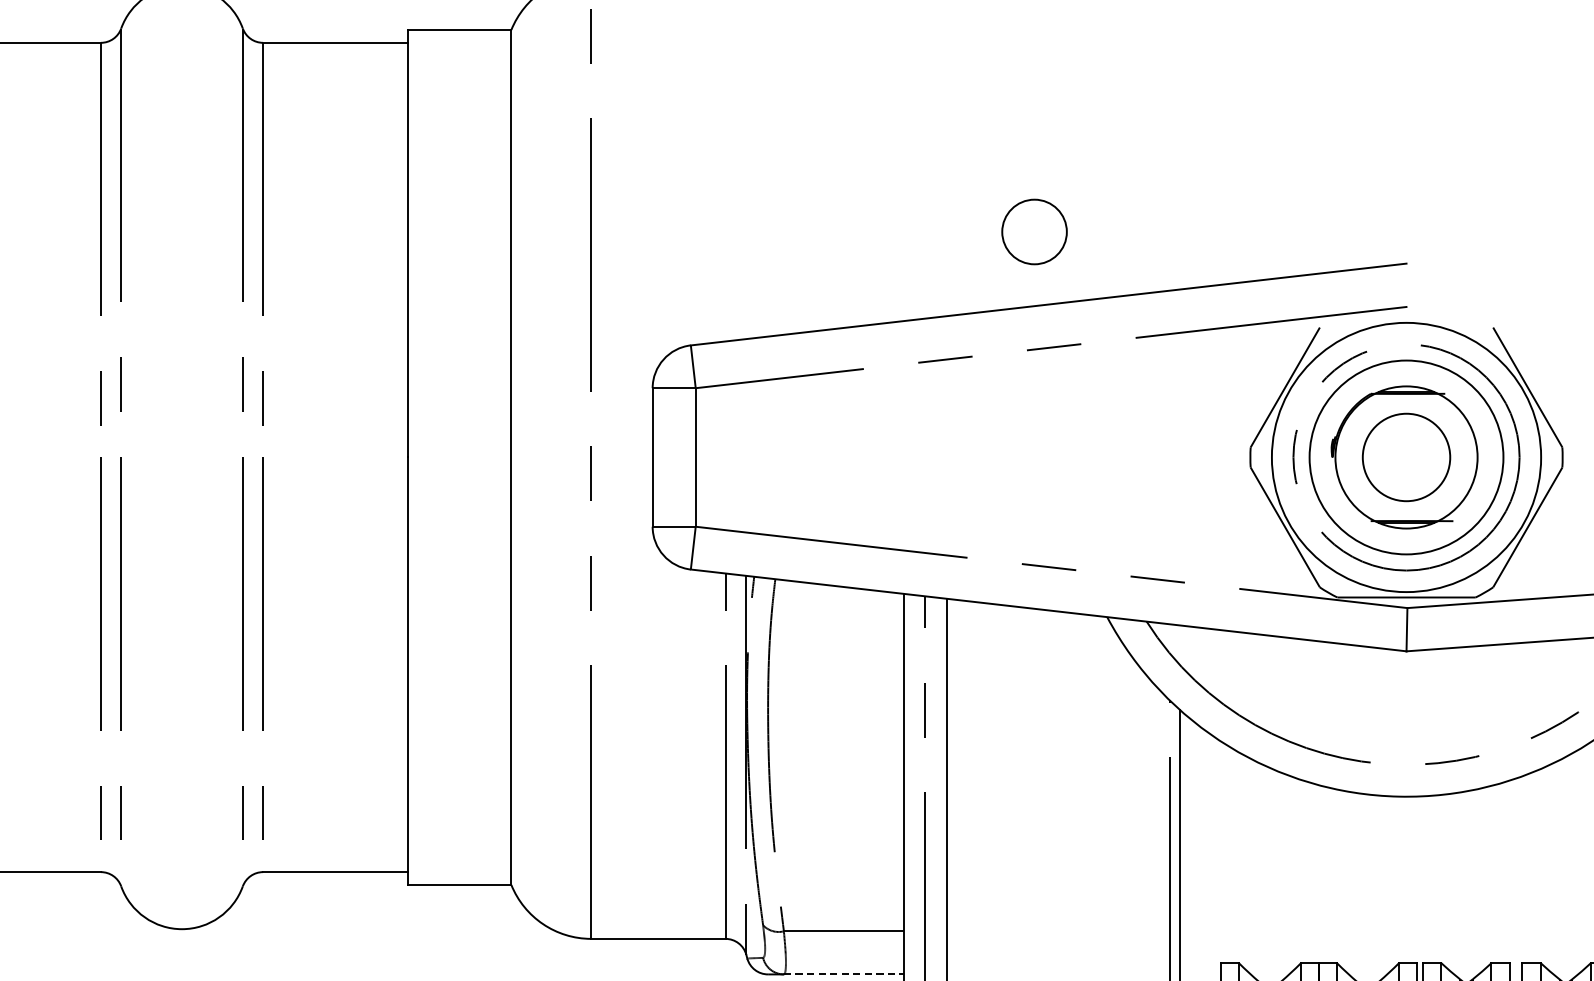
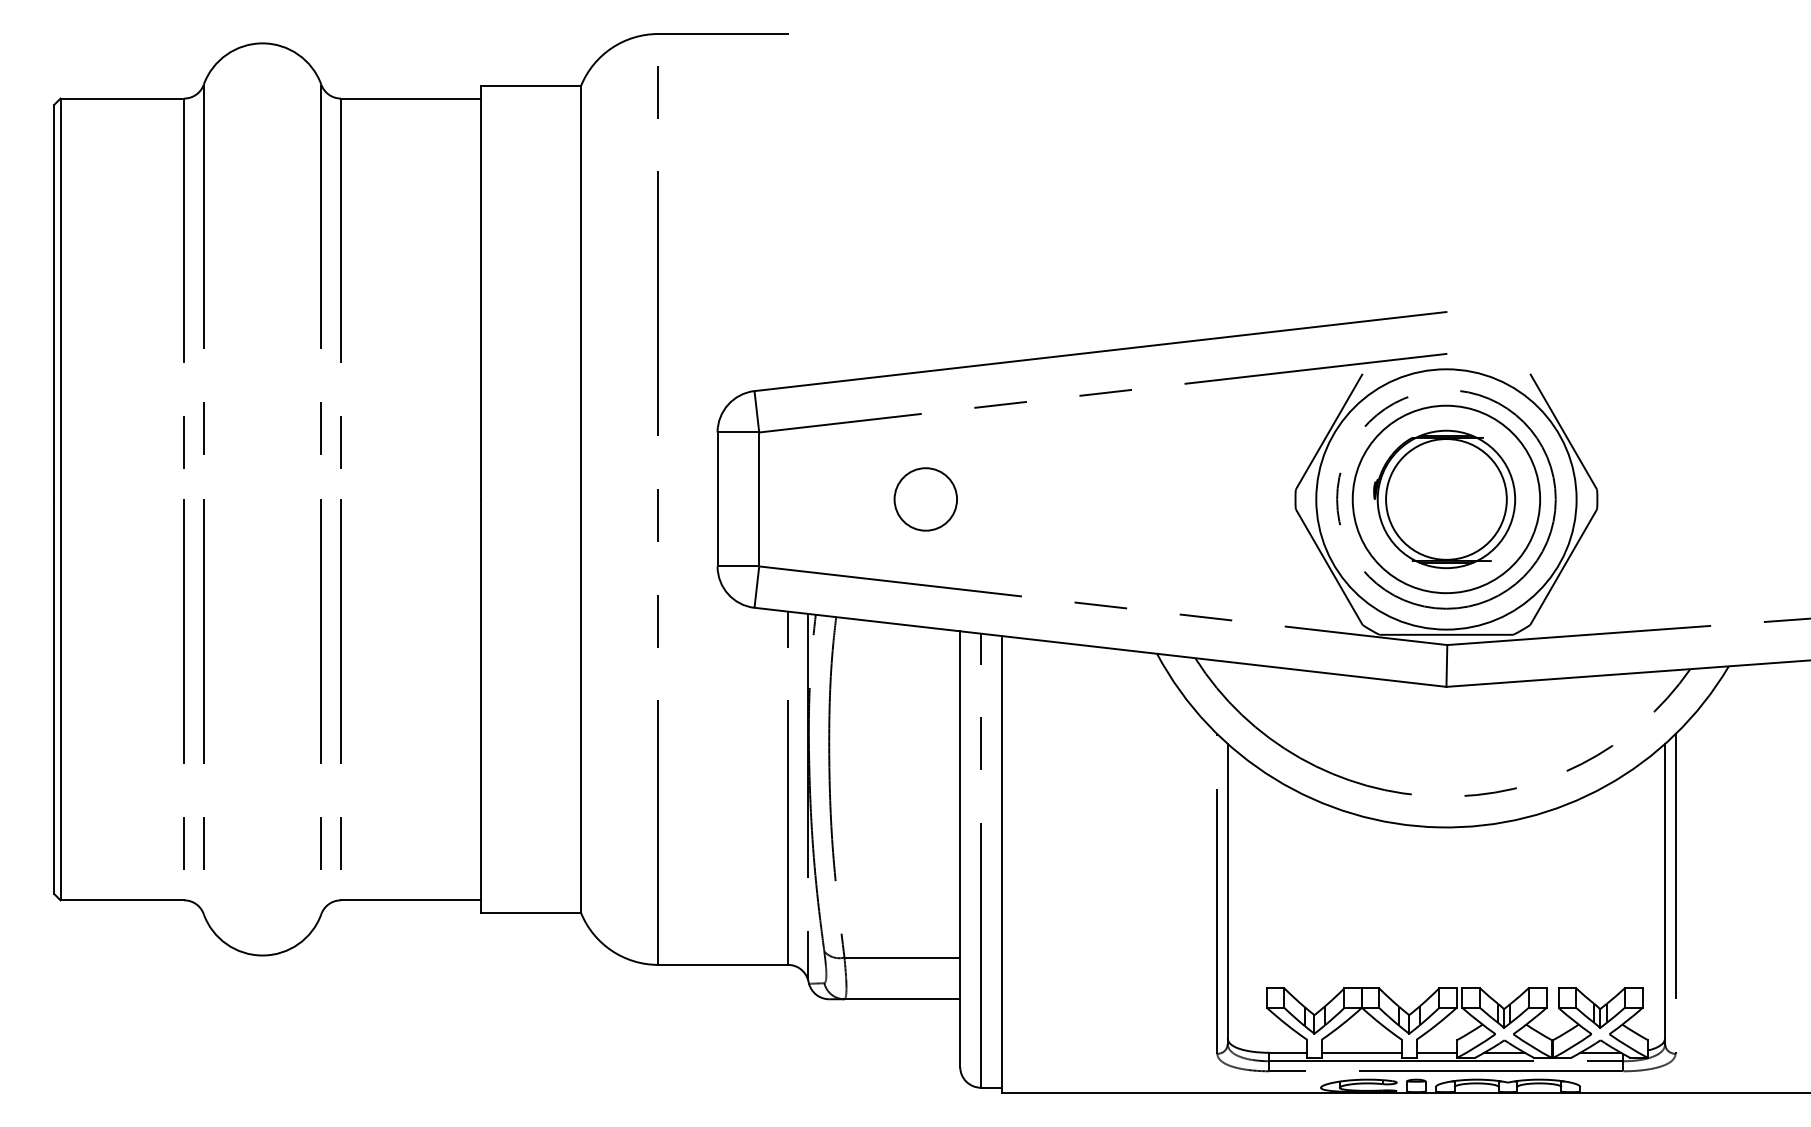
circle: (1034, 232) -> (925, 499), moved
circle: (1406, 457) -> (1446, 499), size x1.43
line: (843, 974) -> (902, 999), dashed -> solid

